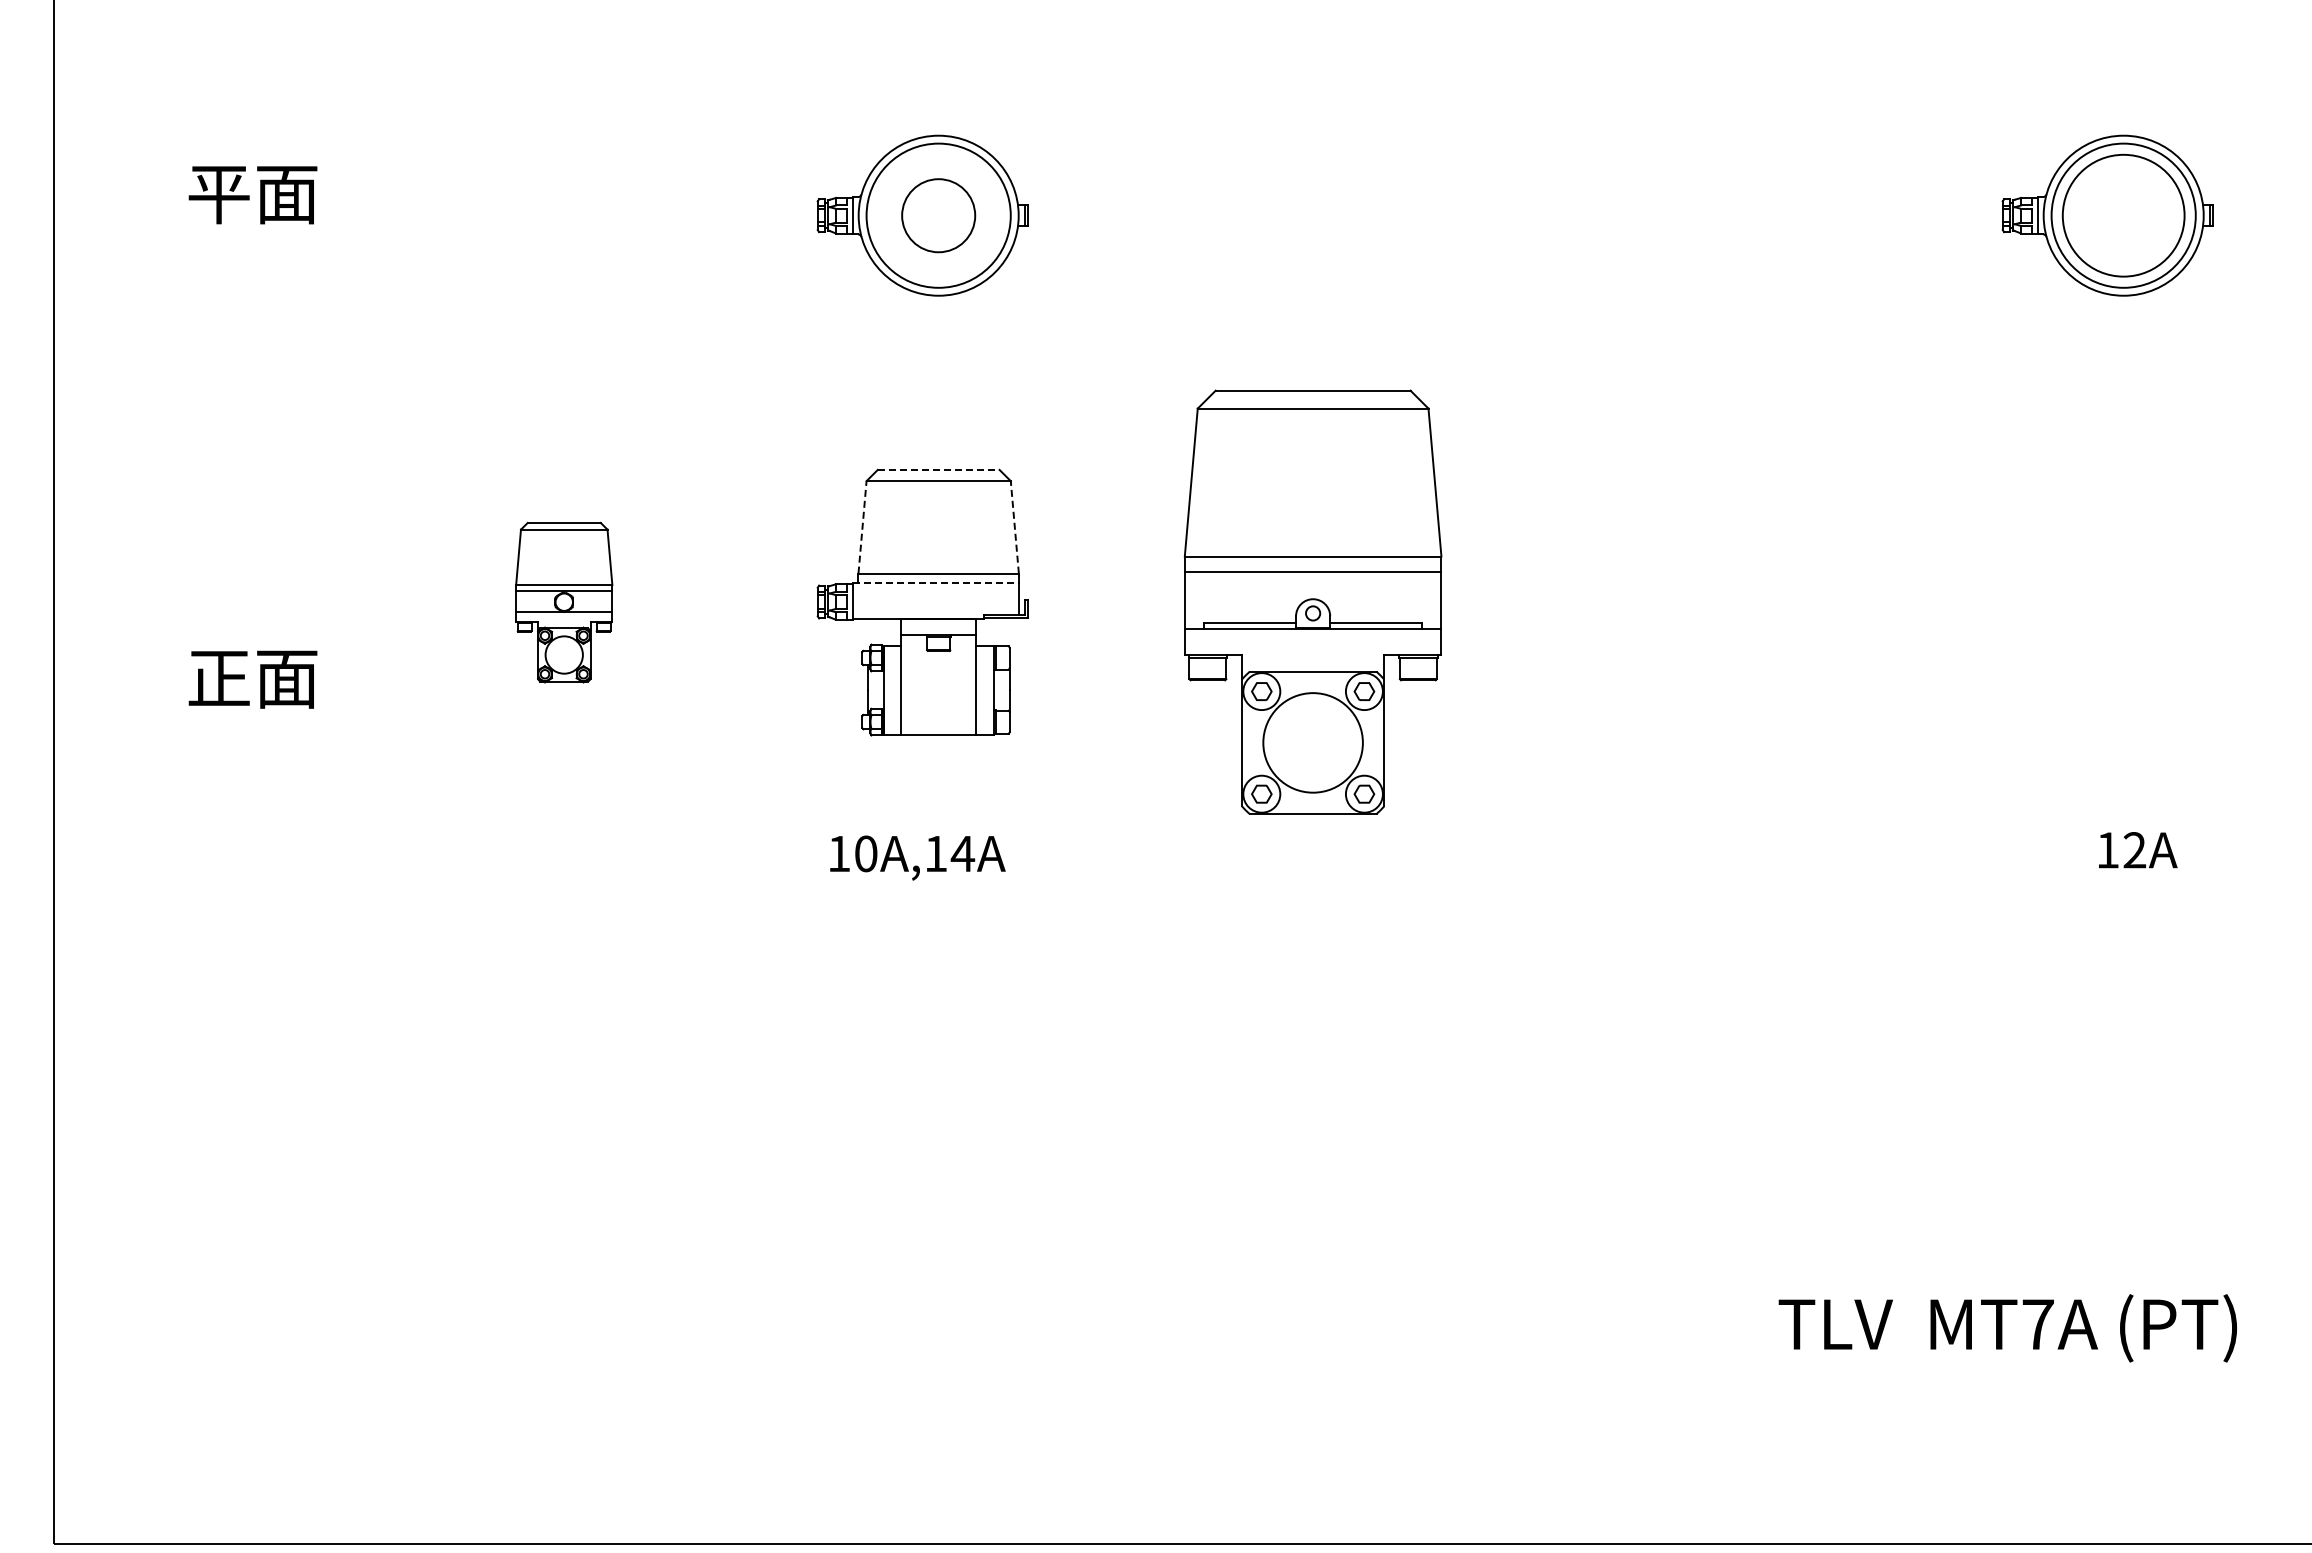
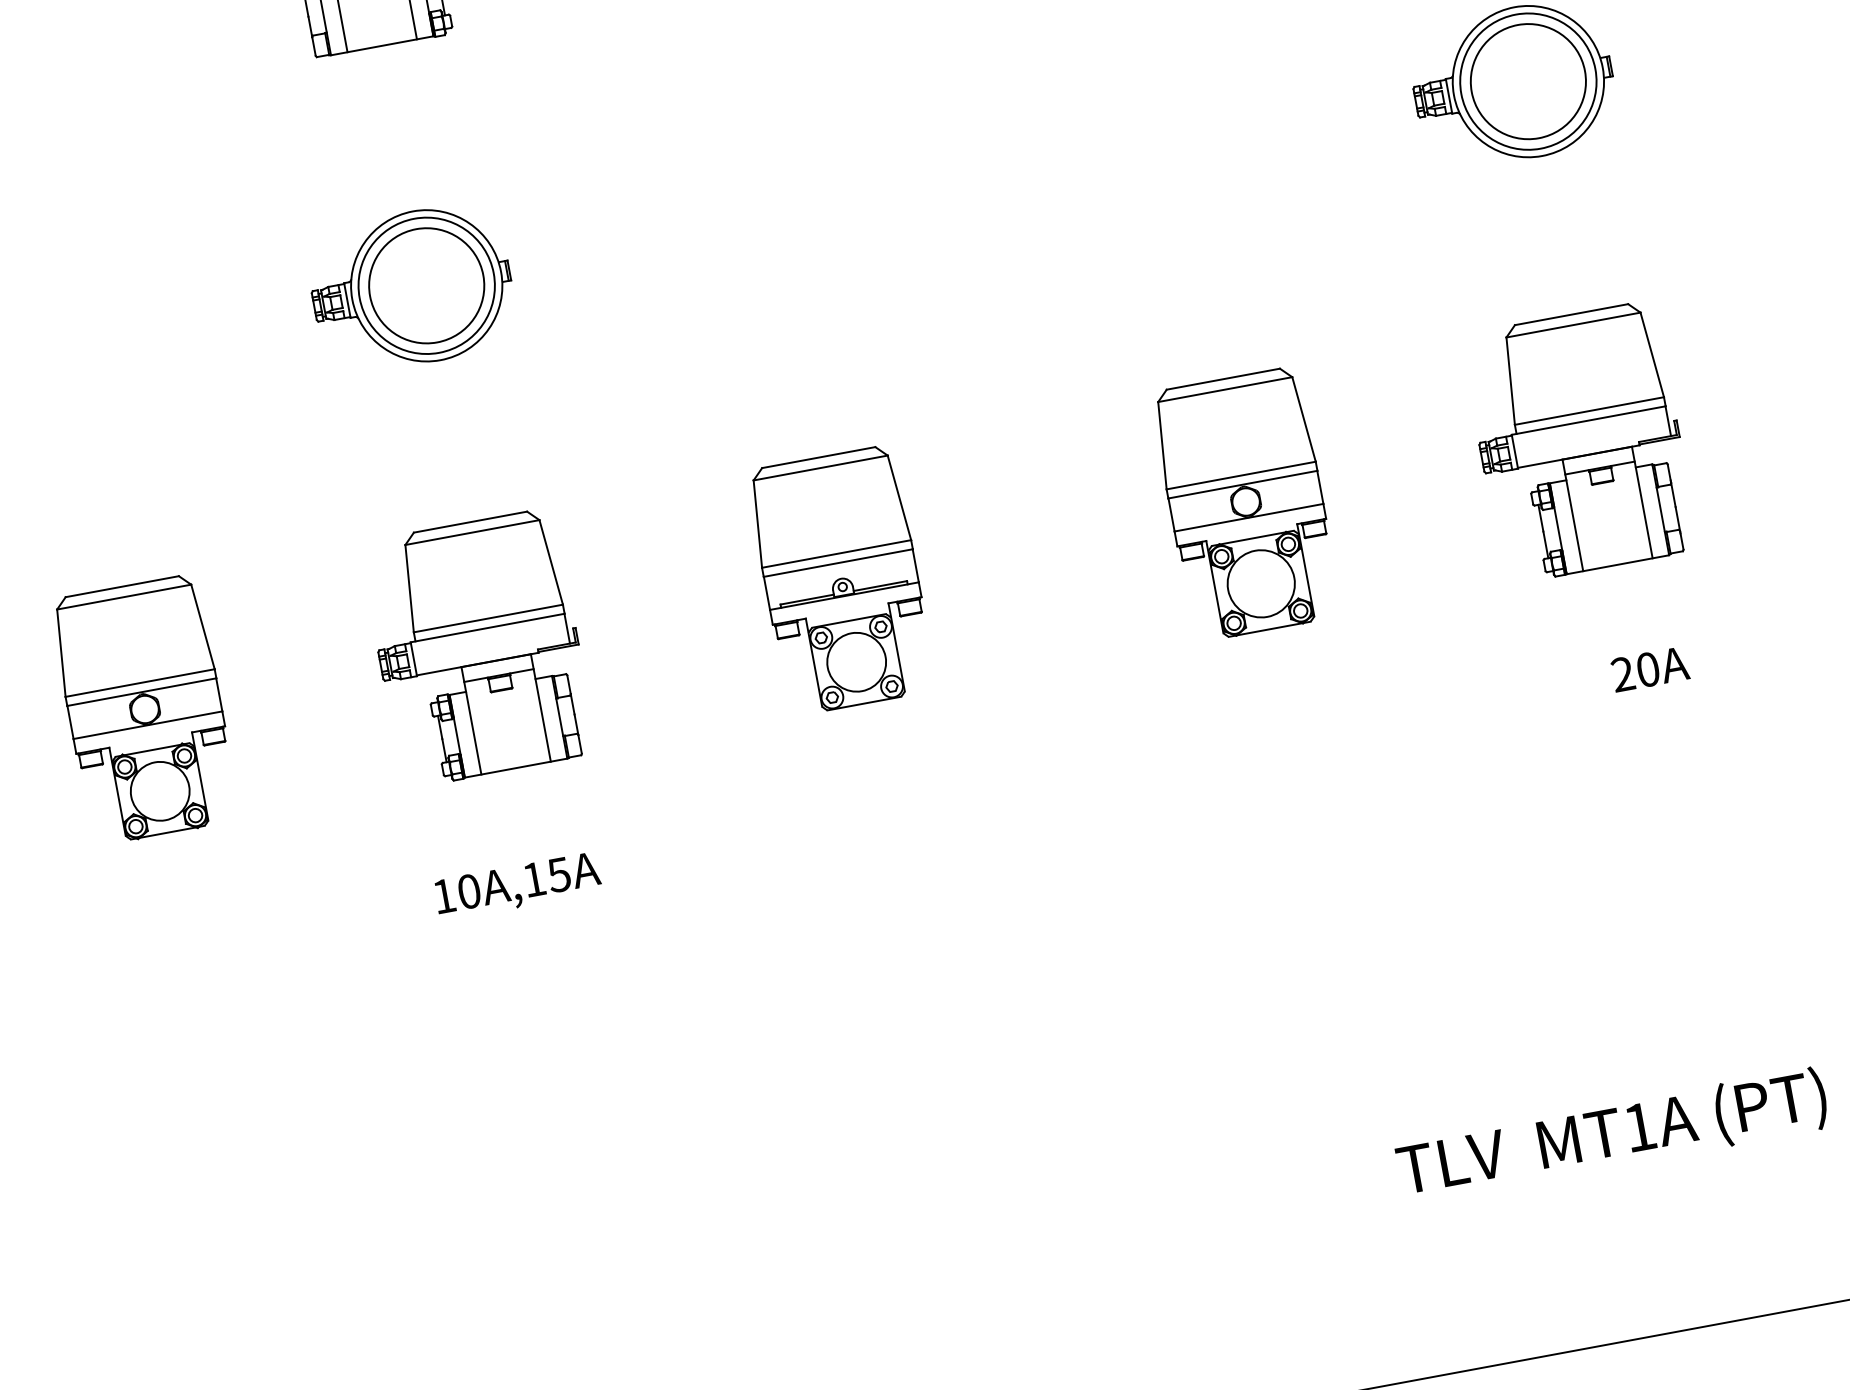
circle: (938, 215) -> (426, 285), size x1.67
line: (938, 469) -> (470, 521), dashed -> solid
line: (862, 526) -> (409, 587), dashed -> solid
line: (1014, 526) -> (550, 561), dashed -> solid
line: (936, 583) -> (488, 628), dashed -> solid
part: (1749, 600) -> (1246, 503), added
part: (2107, 600) -> (1579, 442), added
part: (1313, 601) -> (841, 579), size x0.62
part: (564, 602) -> (145, 709), size x1.67
text: (2121, 850) -> (1635, 672), 12A -> 20A
text: (962, 854) -> (558, 875), 10A,14A -> 10A,15A
text: (2037, 1324) -> (1639, 1127), MT7A -> MT1A

